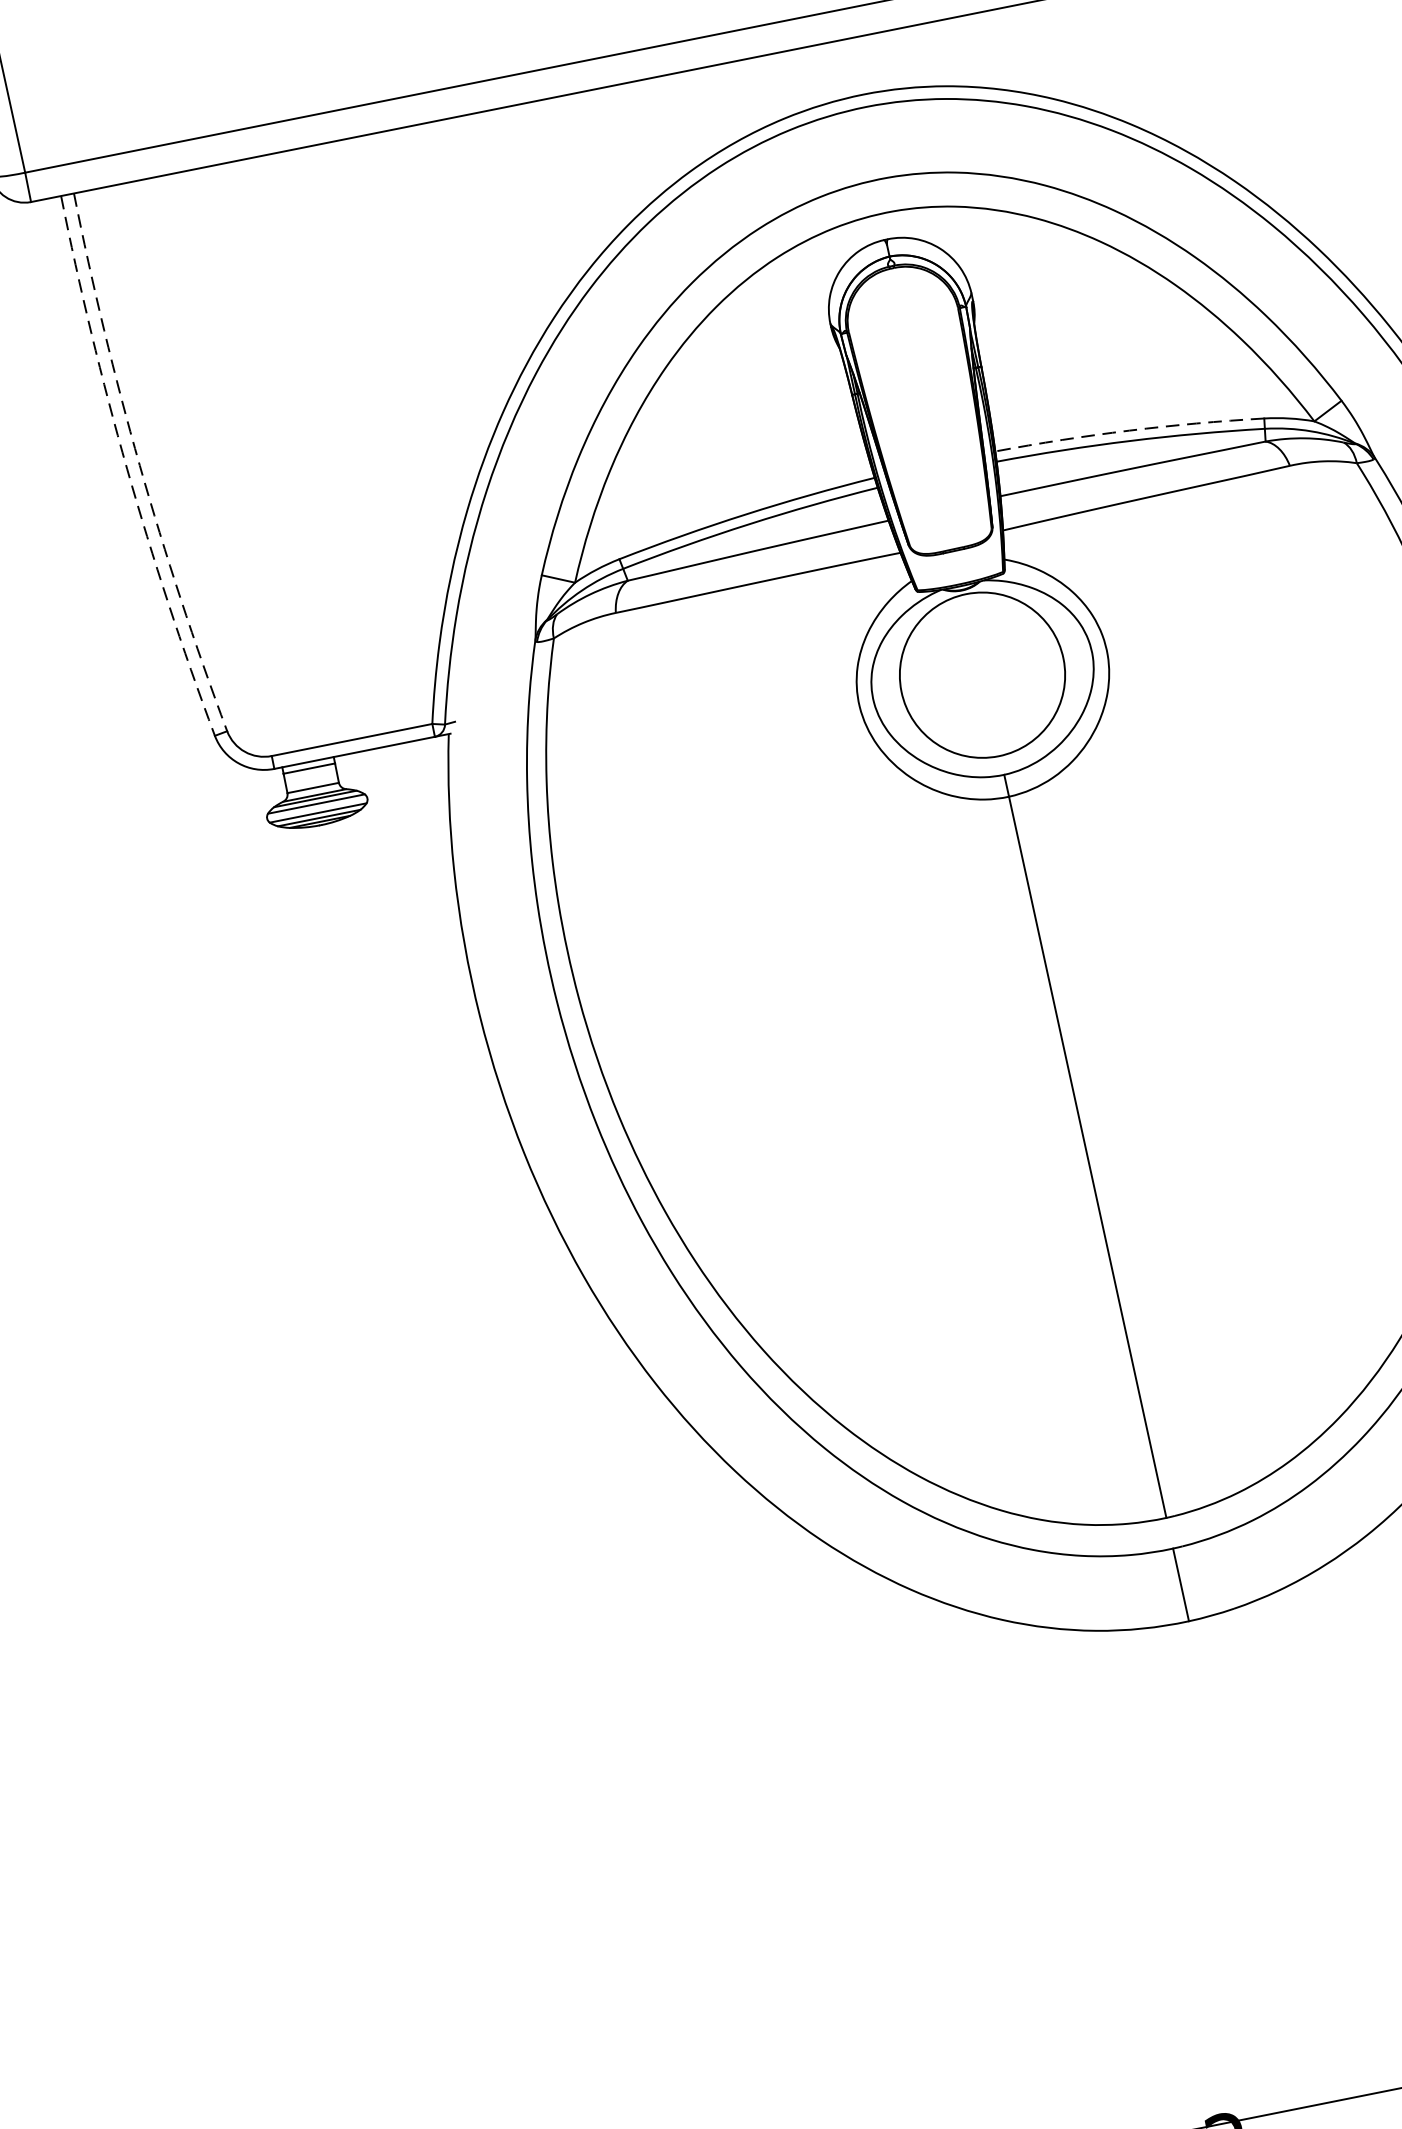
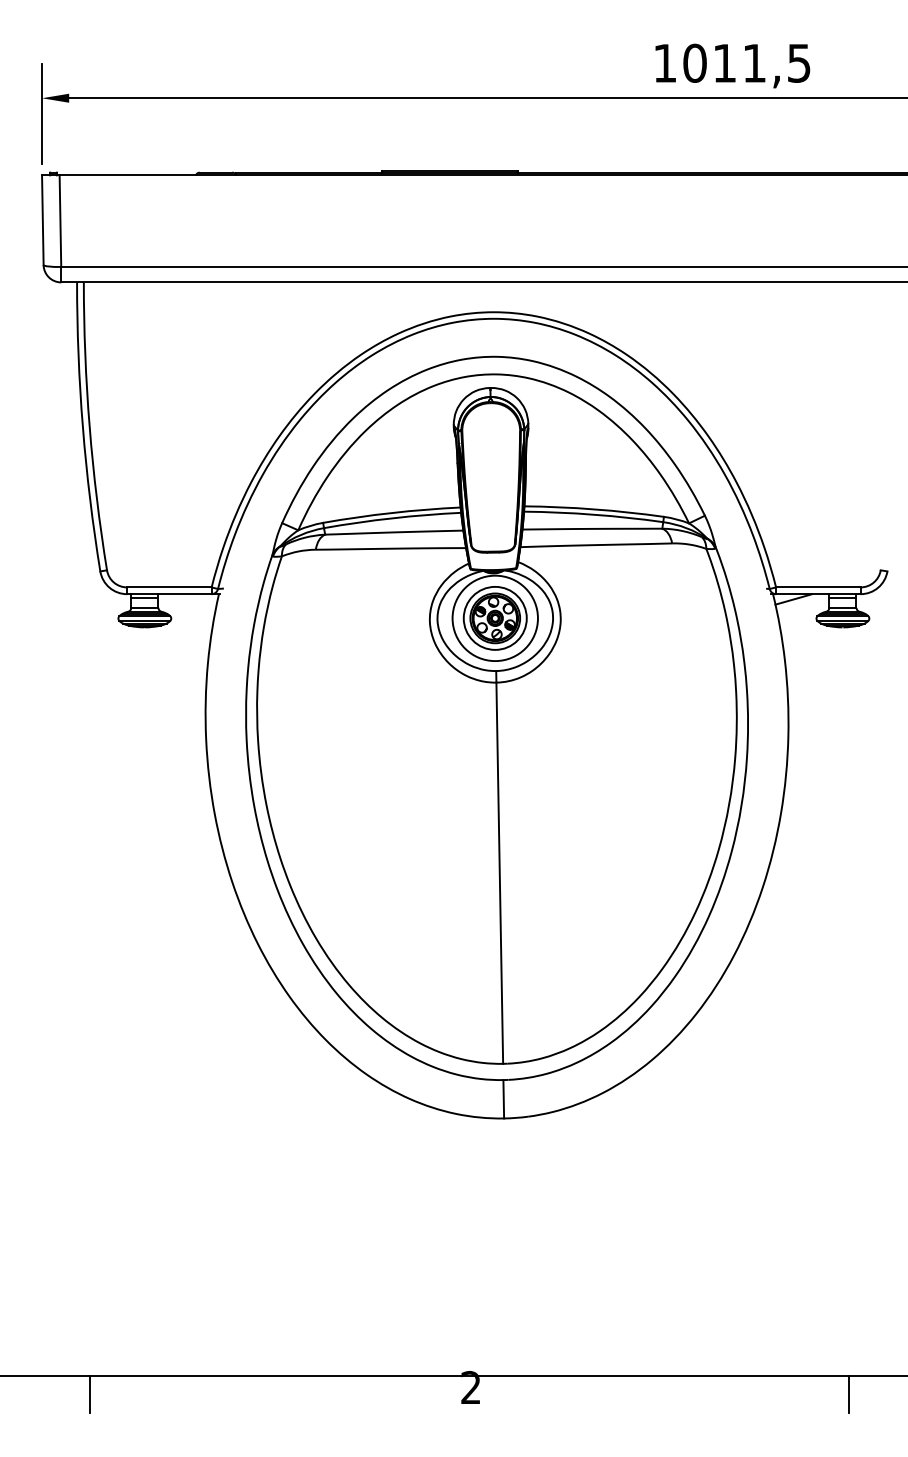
arc: (1129, 430) -> (594, 509), dashed -> solid
arc: (139, 464) -> (89, 426), dashed -> solid
arc: (126, 469) -> (82, 427), dashed -> solid
part: (981, 675) -> (494, 618), added

